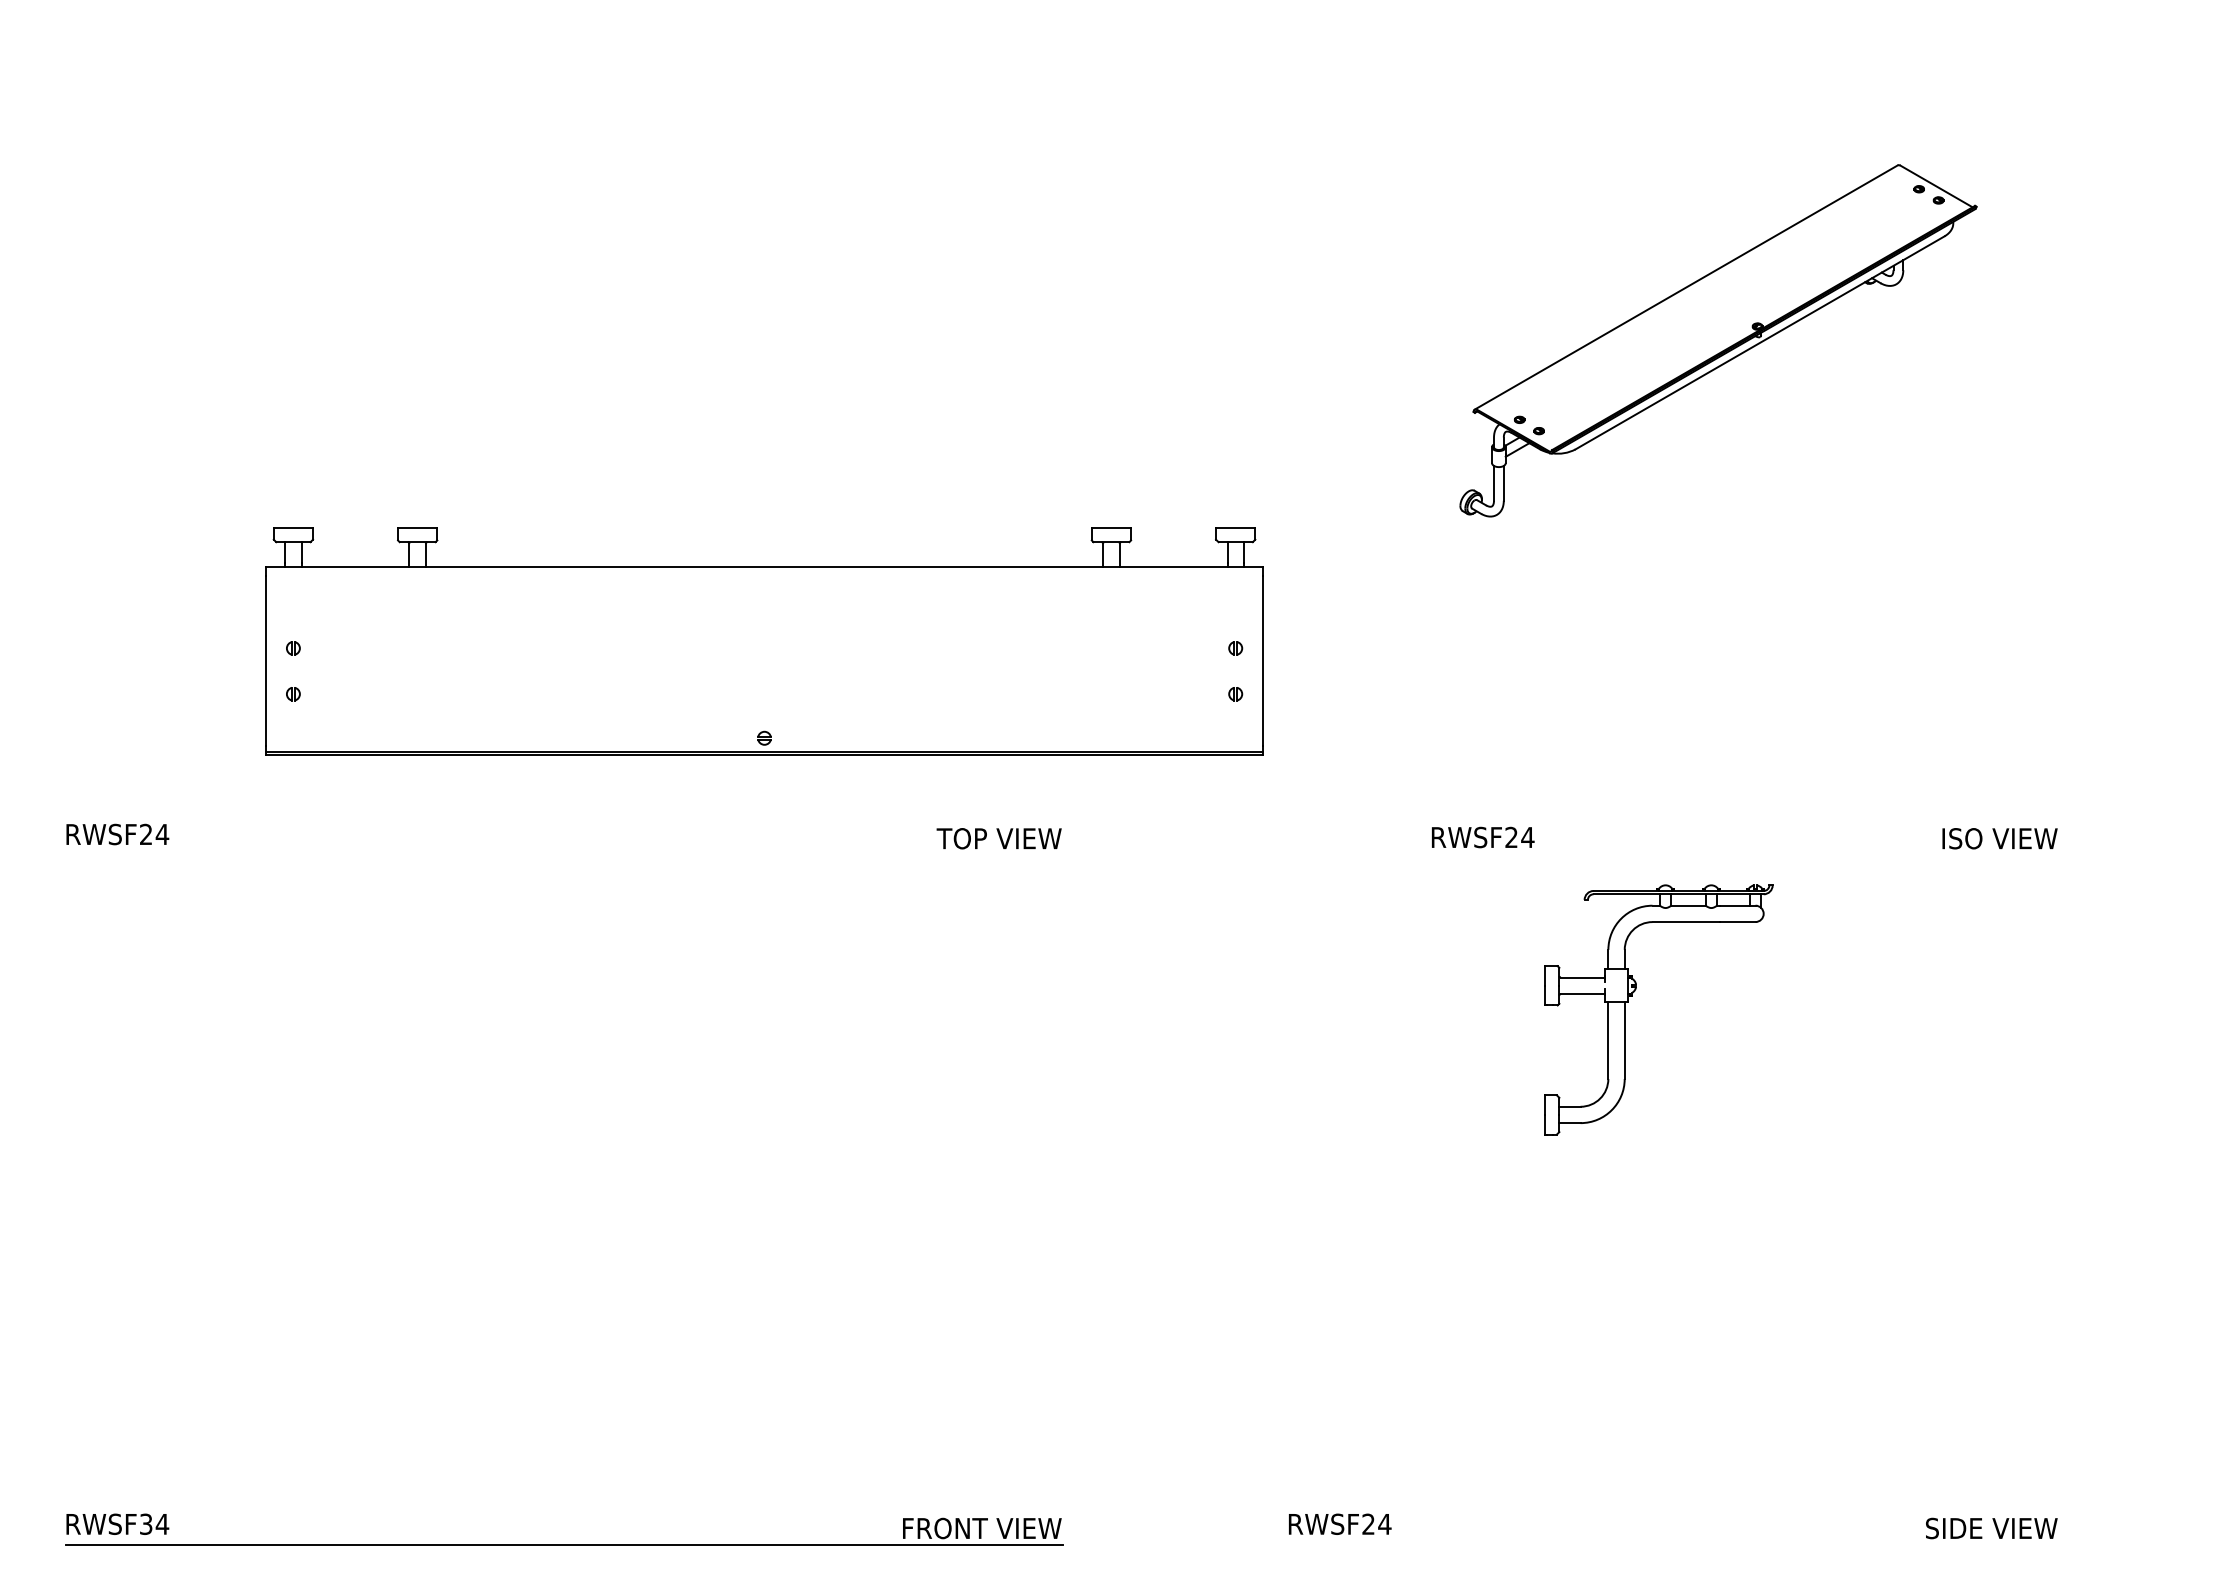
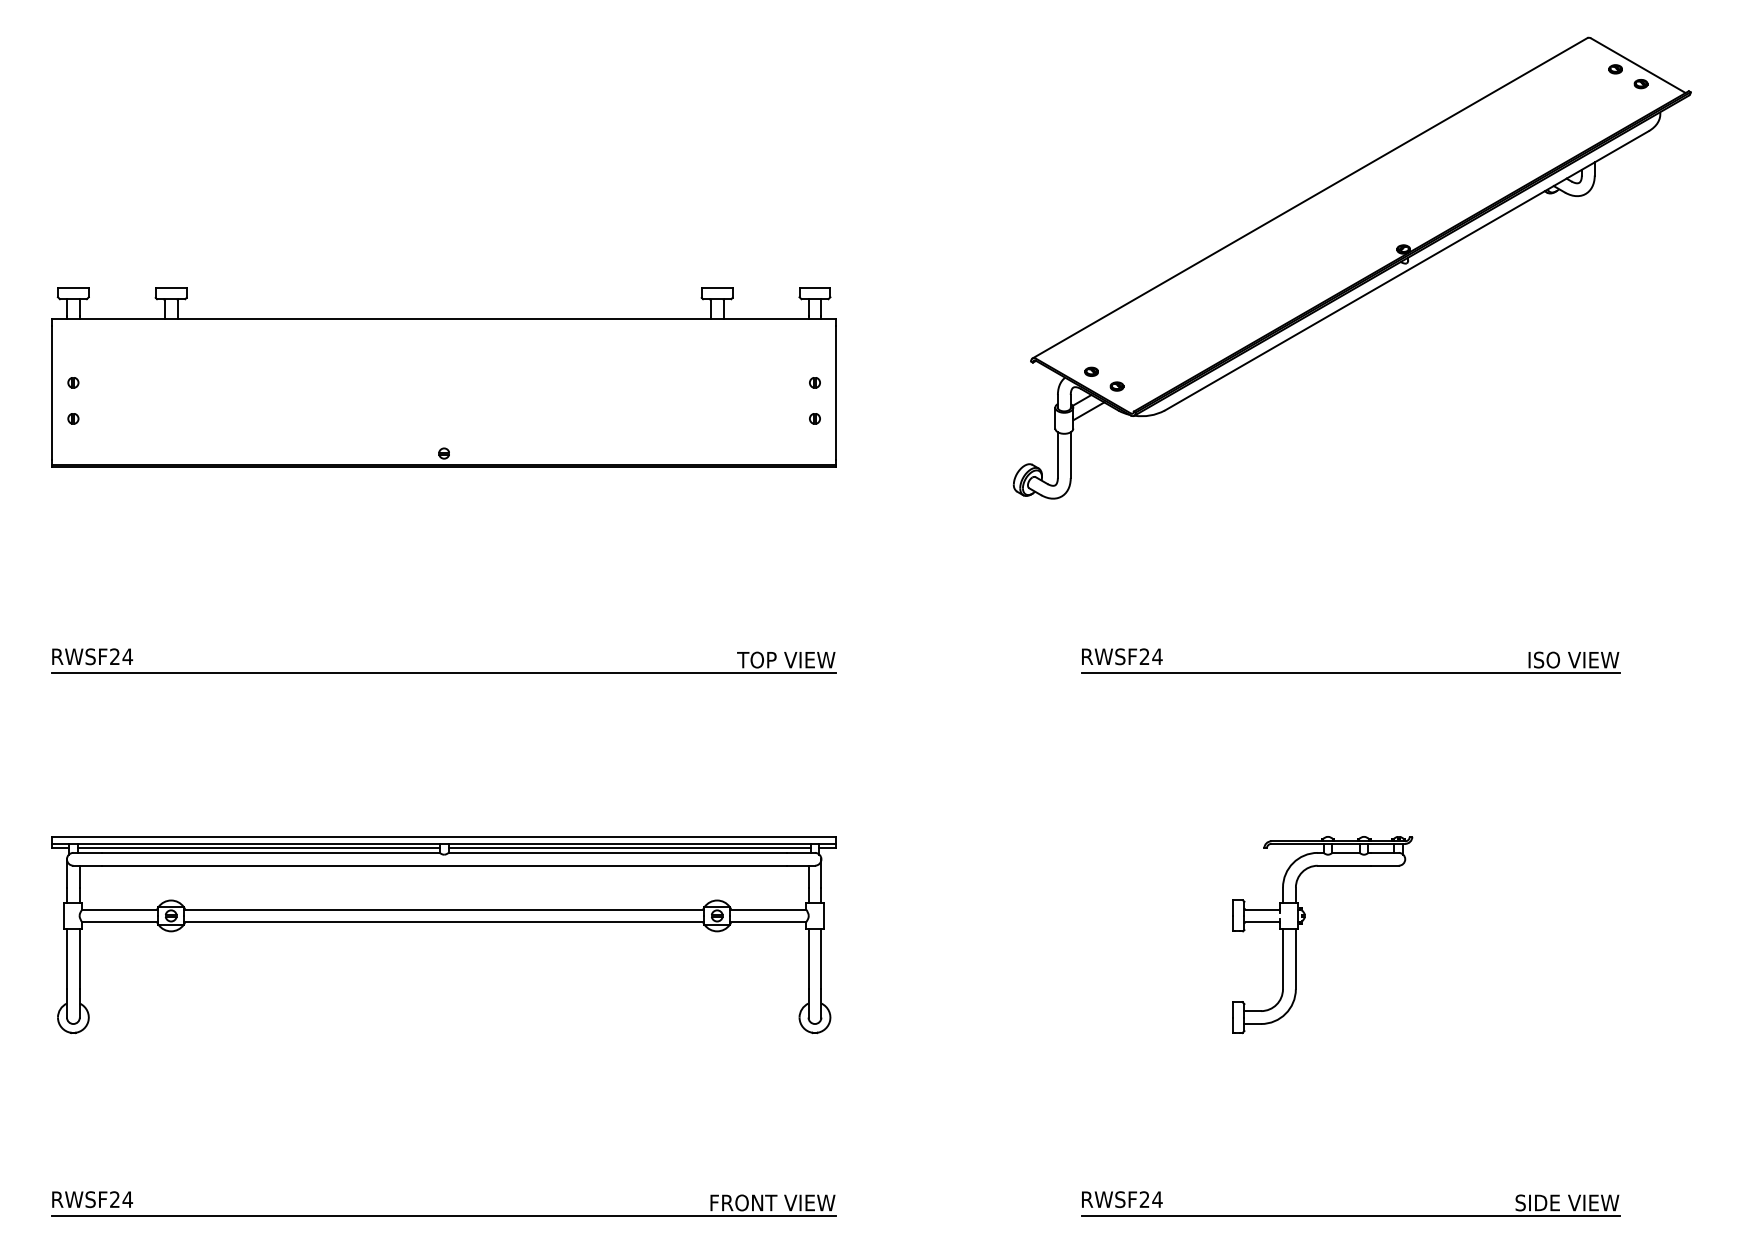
part: (1718, 340) -> (1352, 267), size x1.67
part: (764, 641) -> (444, 377), moved
text: (1483, 837) -> (1122, 656), moved
line: (564, 855) -> (444, 673), added
line: (1716, 855) -> (1350, 673), added
part: (1632, 996) -> (1301, 924), moved
part: (564, 1172) -> (444, 922), added
text: (146, 1523) -> (115, 1199), RWSF34 -> RWSF24
text: (1340, 1523) -> (1122, 1199), moved
line: (1716, 1545) -> (1350, 1216), added

